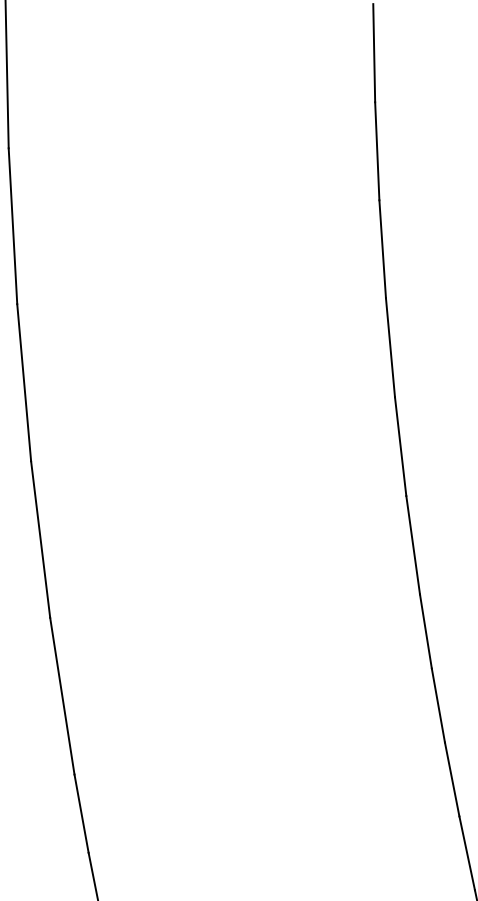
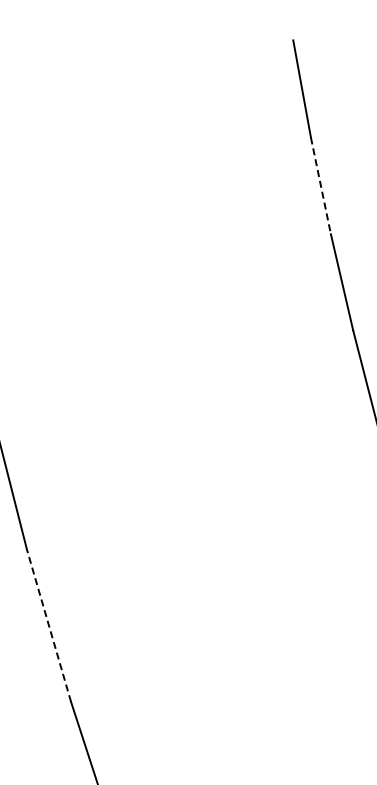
line: (377, 151) -> (321, 186), solid -> dashed
line: (40, 539) -> (48, 625), solid -> dashed

